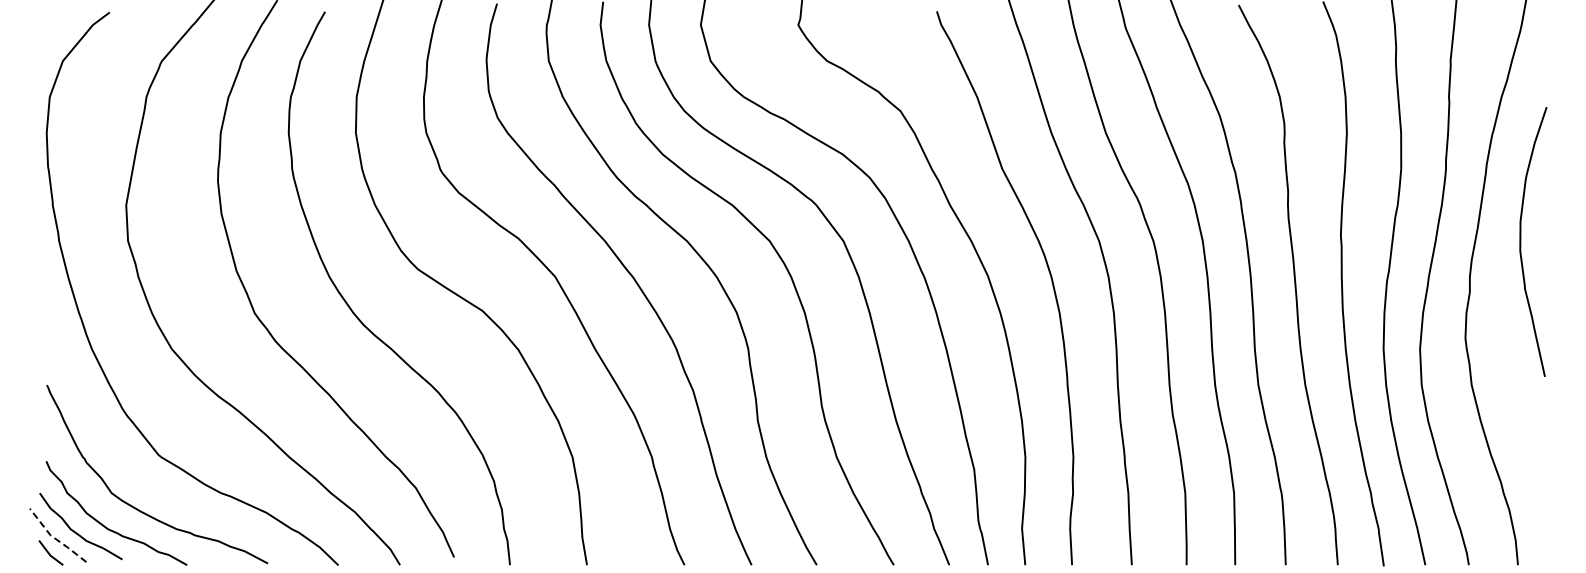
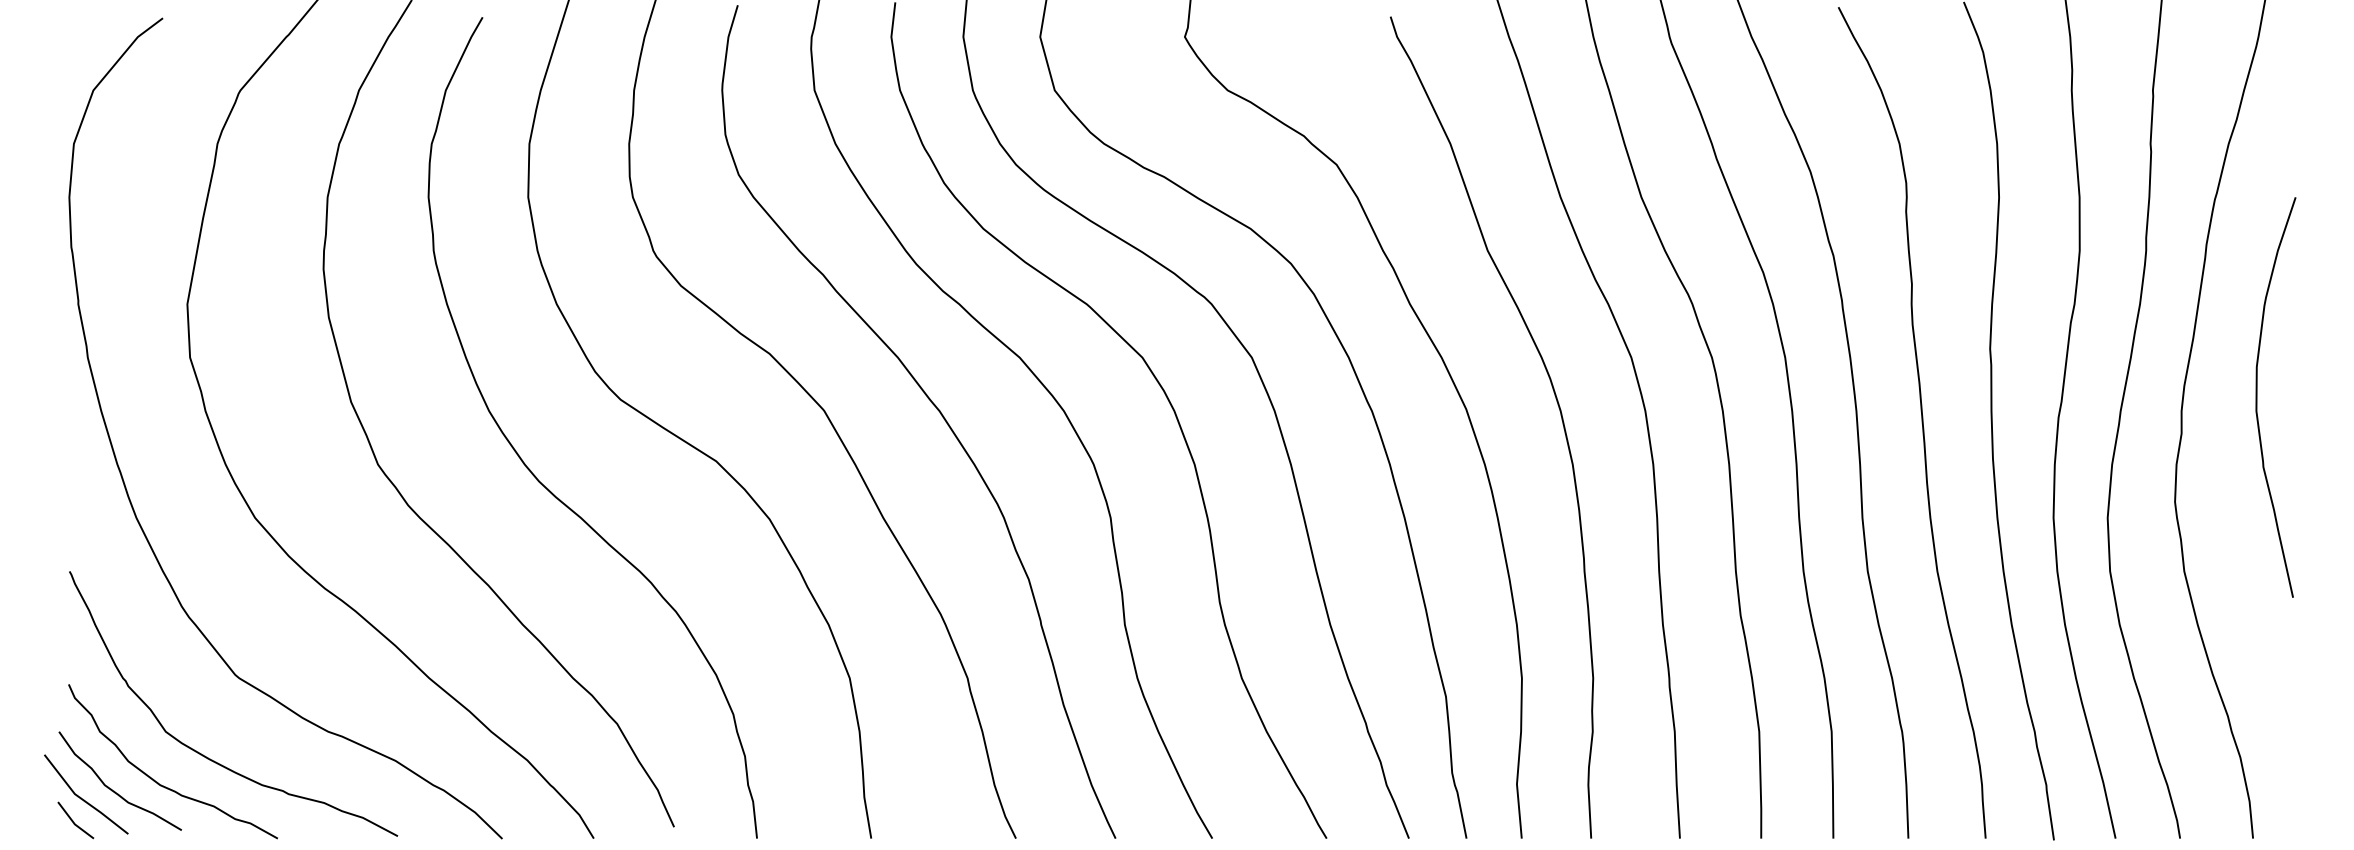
curve: (1521, 241) -> (2258, 396), moved
line: (55, 538) -> (82, 799), dashed -> solid

